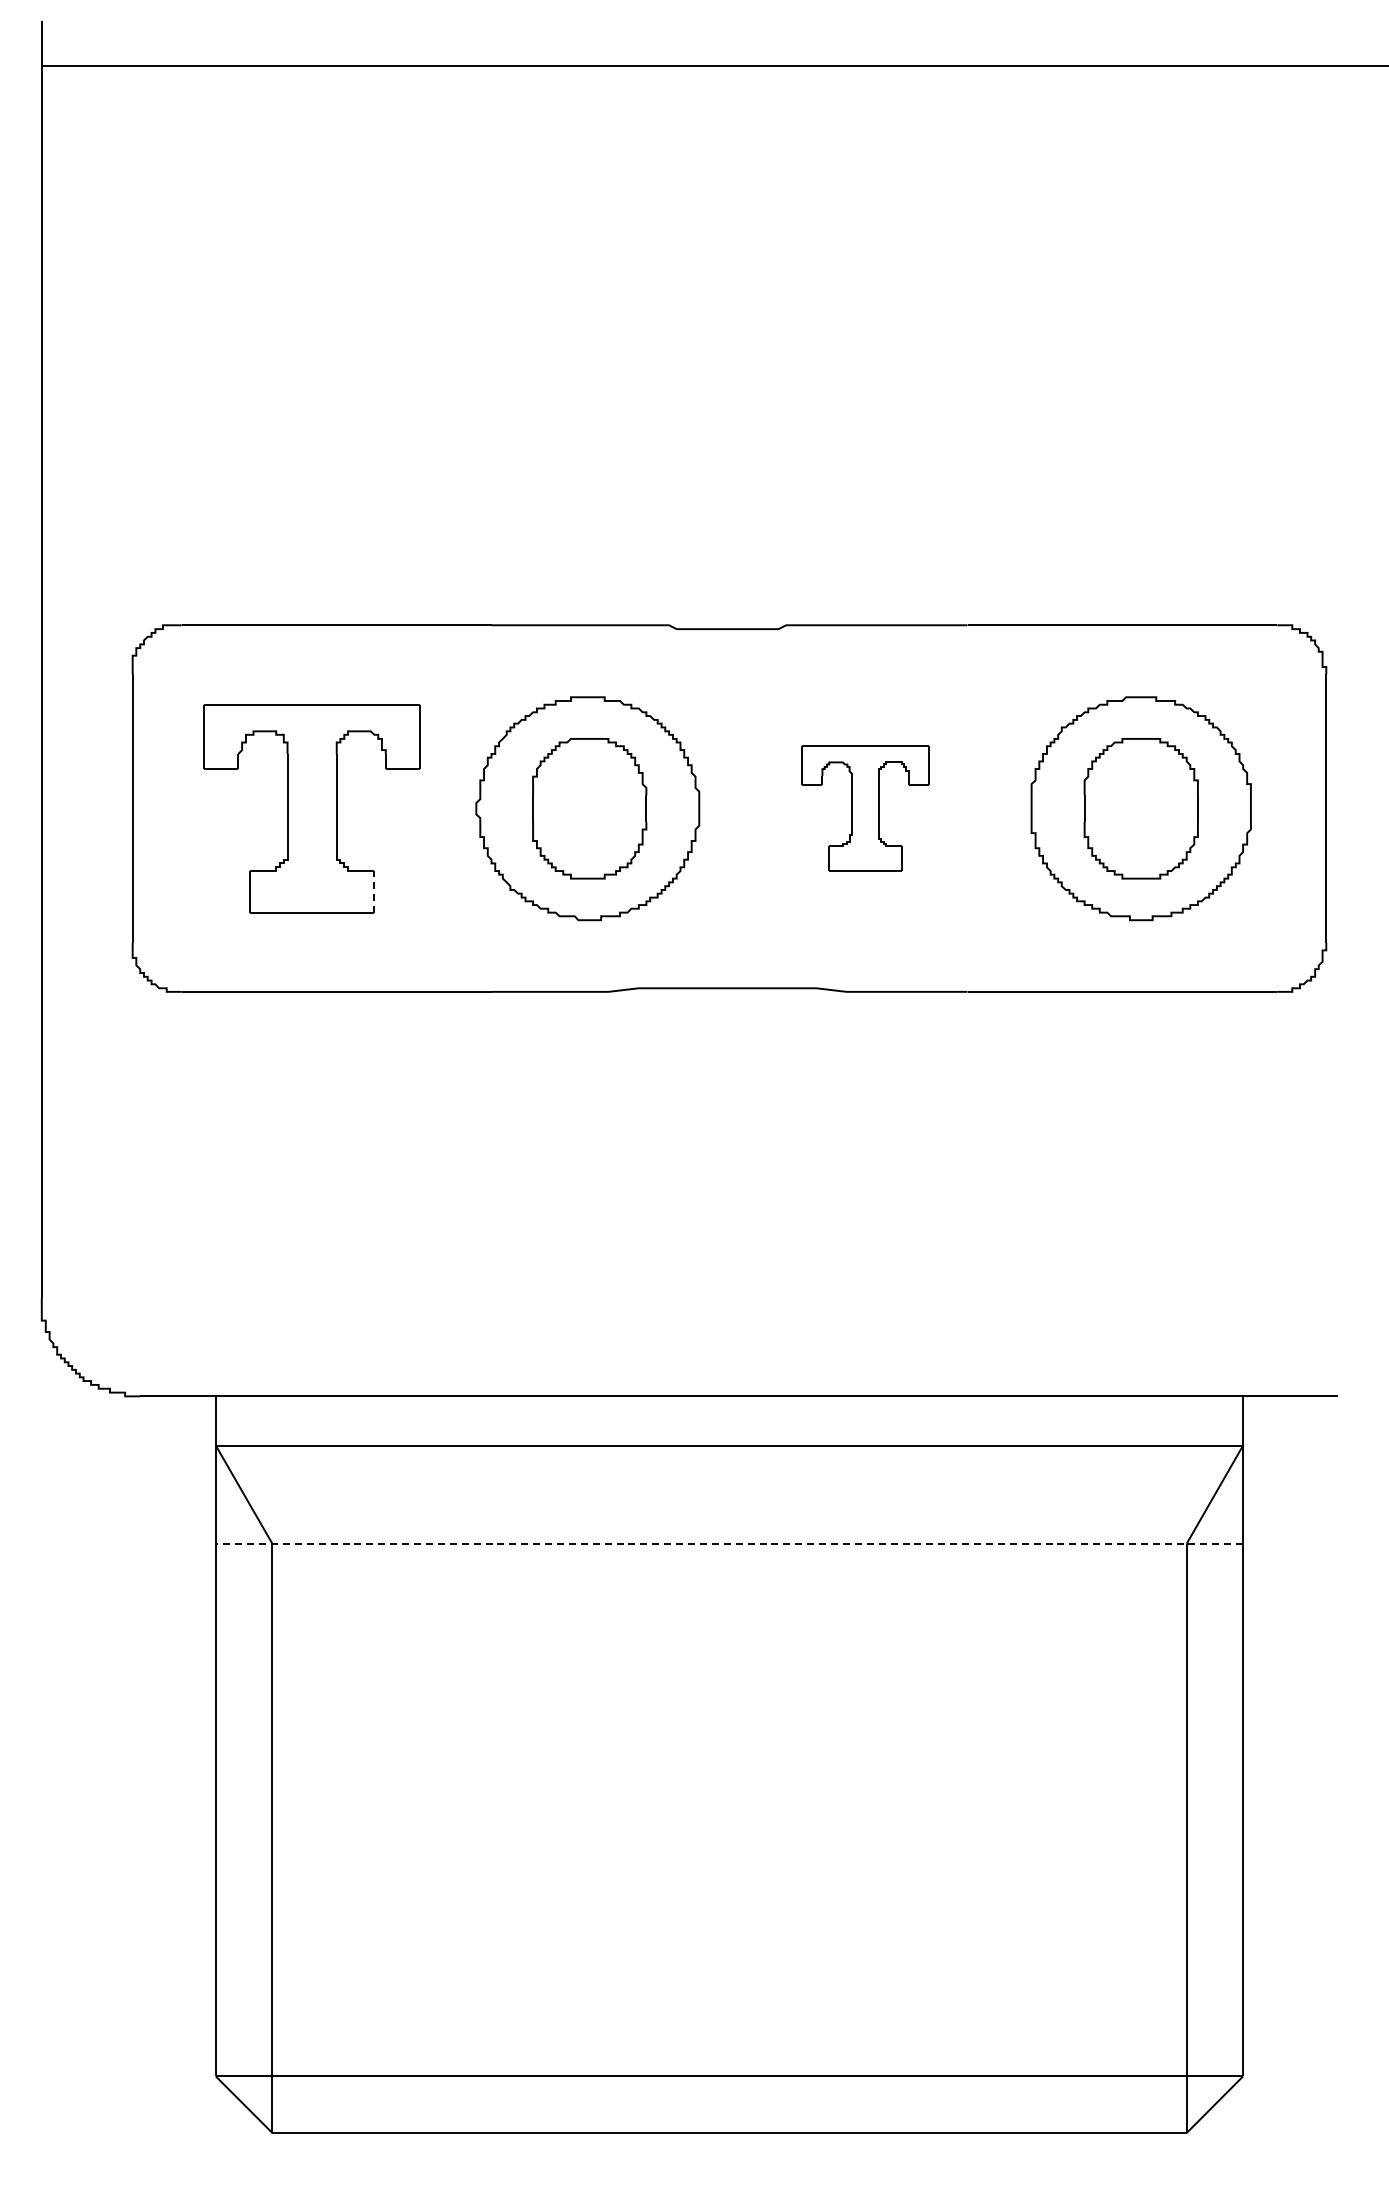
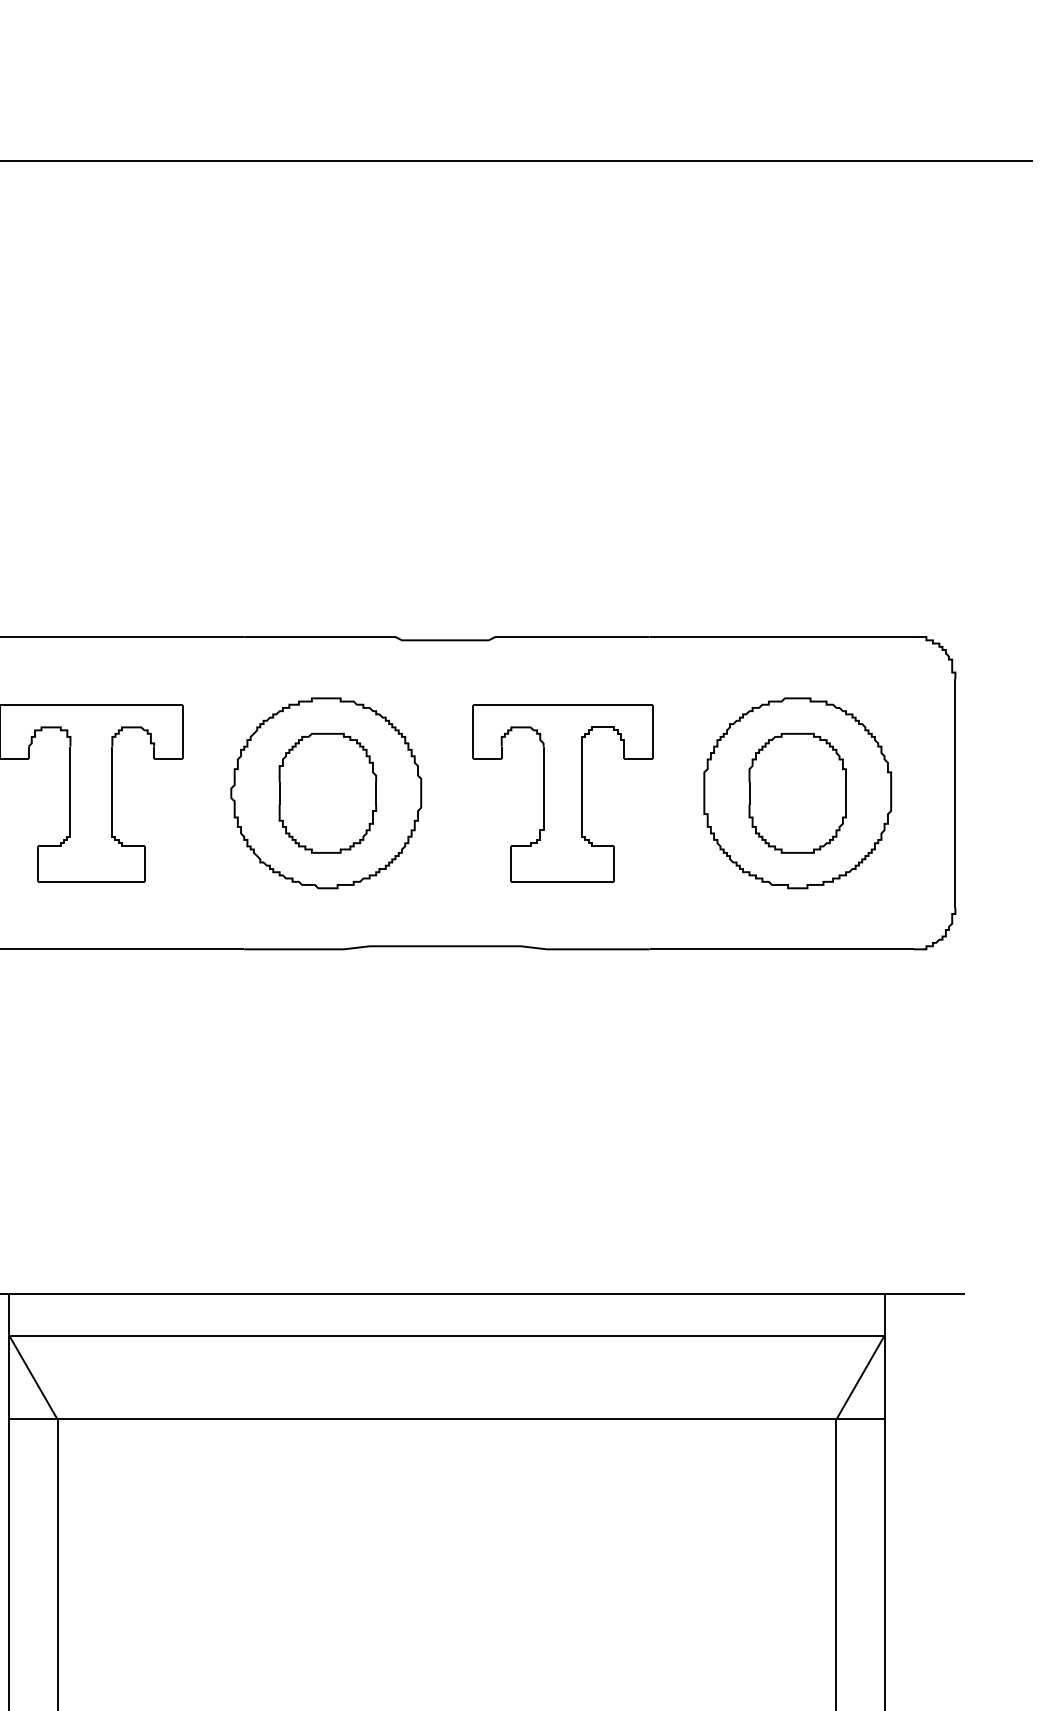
part: (865, 808) -> (562, 793), size x1.67
line: (374, 891) -> (144, 863), dashed -> solid
line: (729, 1543) -> (446, 1419), dashed -> solid

